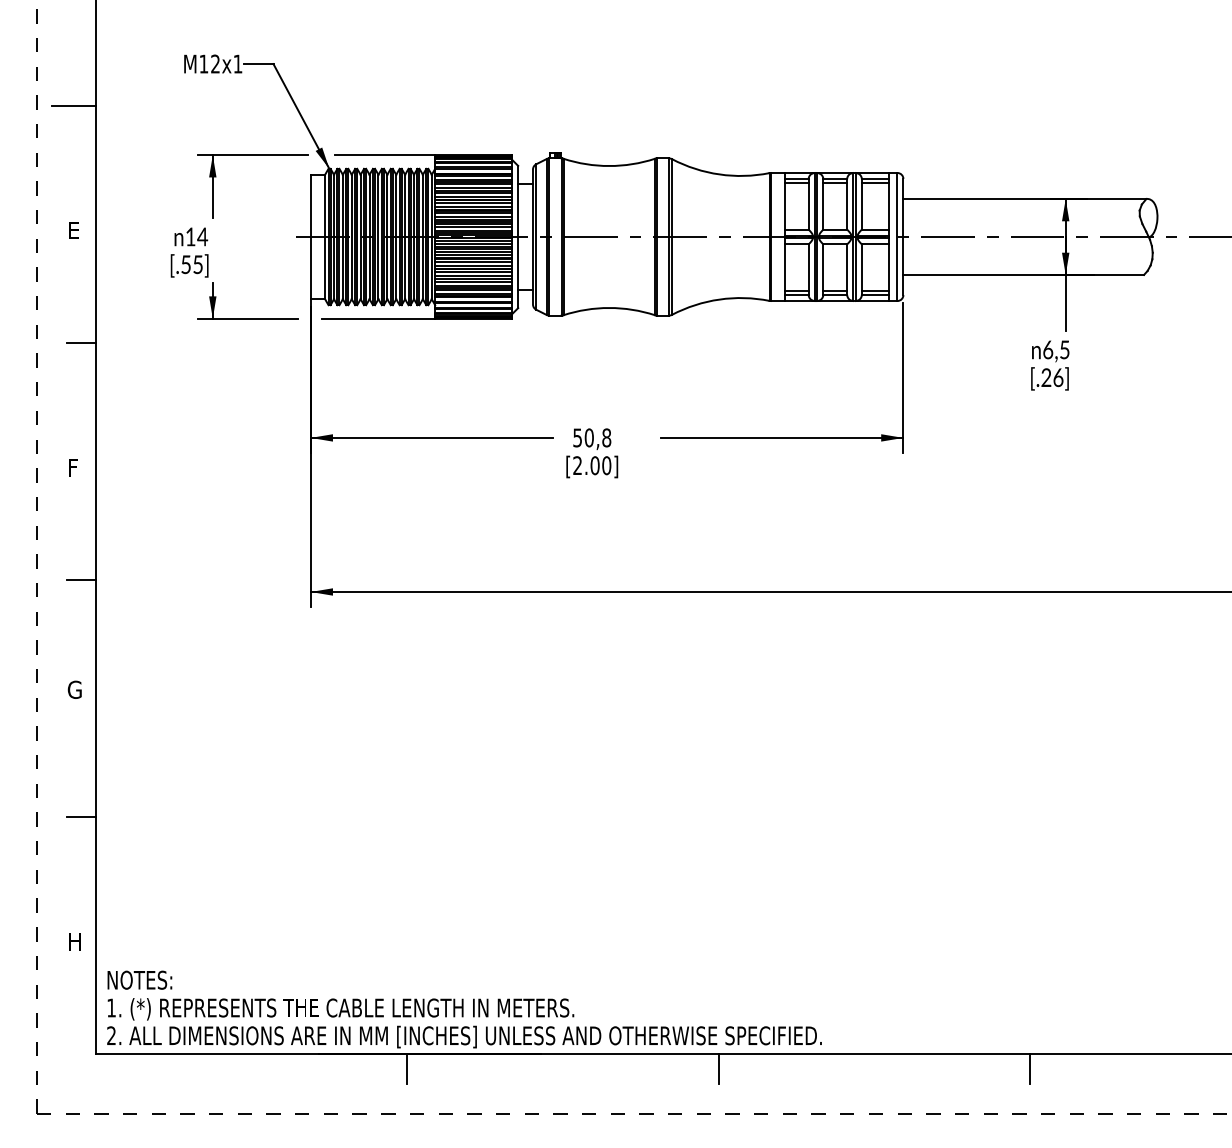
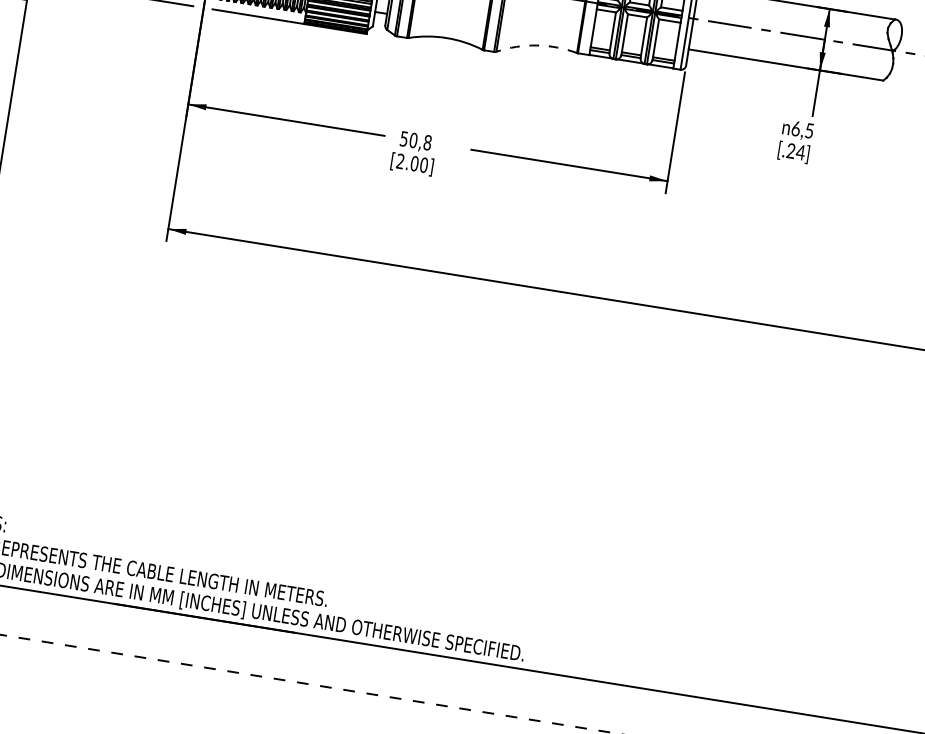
arc: (719, 299) -> (536, 45), solid -> dashed
text: (1057, 377) -> (800, 152), [.26] -> [.24]
line: (407, 1068) -> (184, 626), removed
line: (718, 1068) -> (436, 667), removed
line: (1029, 1068) -> (687, 707), removed

